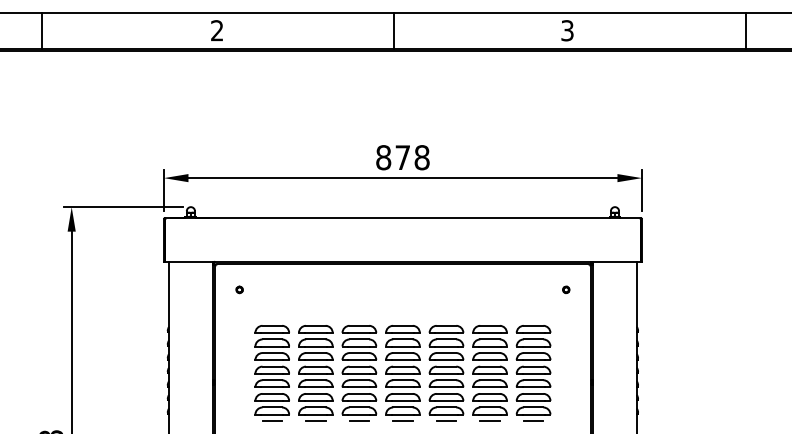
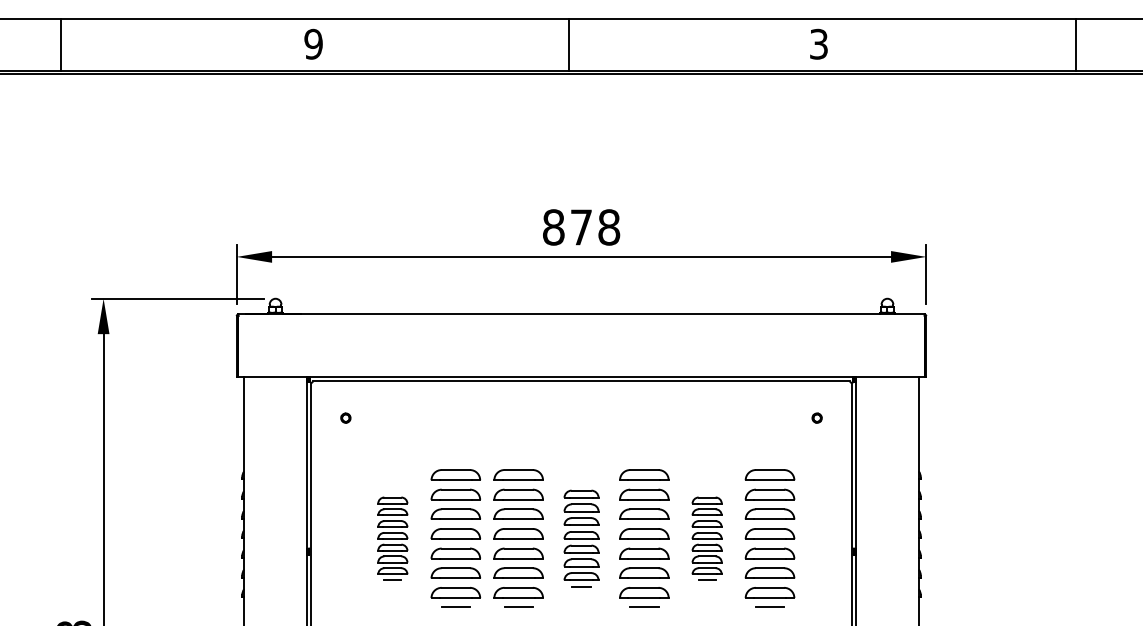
text: (216, 30) -> (312, 43), 2 -> 9
part: (271, 373) -> (391, 538), size x0.6
part: (402, 373) -> (580, 538), size x0.7
part: (489, 373) -> (706, 538), size x0.6

